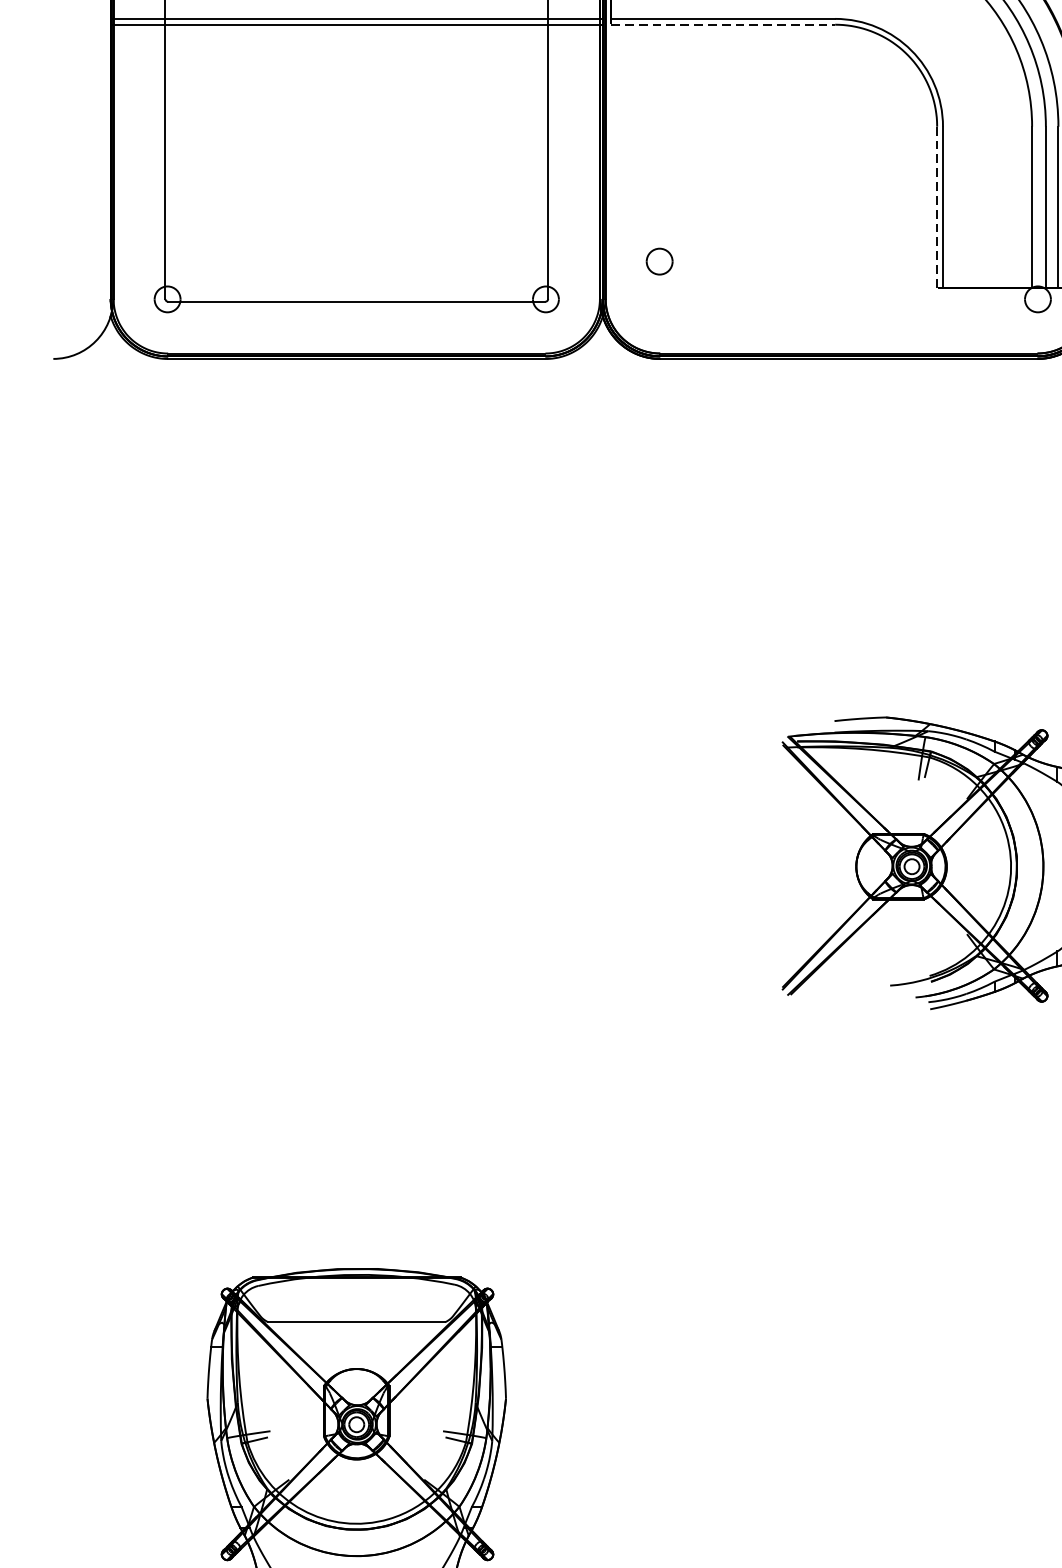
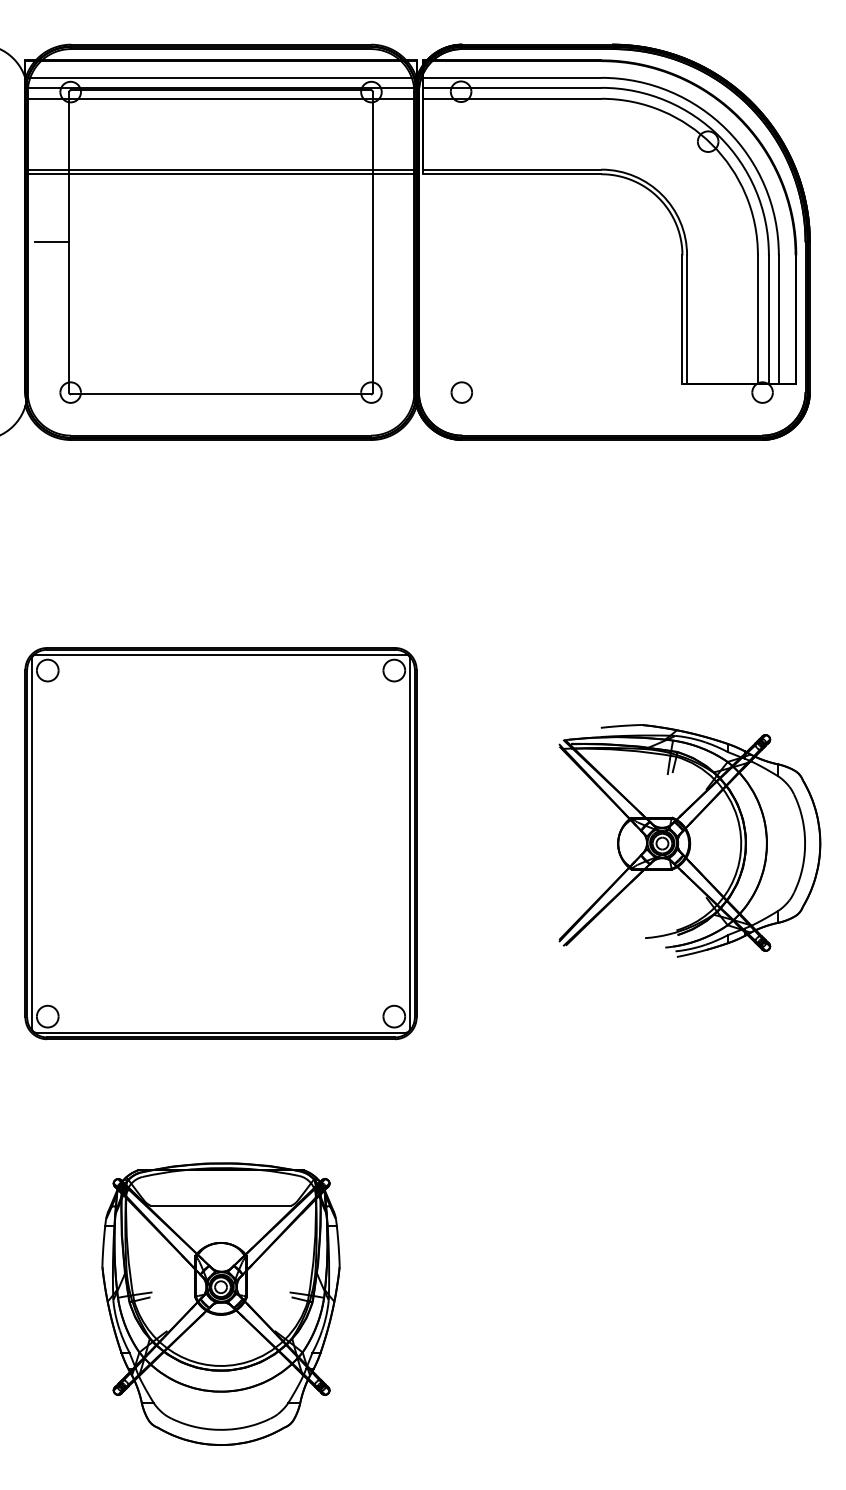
line: (723, 25) -> (512, 174), dashed -> solid
line: (143, 110) -> (51, 242), added
line: (937, 207) -> (682, 319), dashed -> solid
part: (659, 261) -> (461, 392), moved
part: (356, 866) -> (220, 843), added

